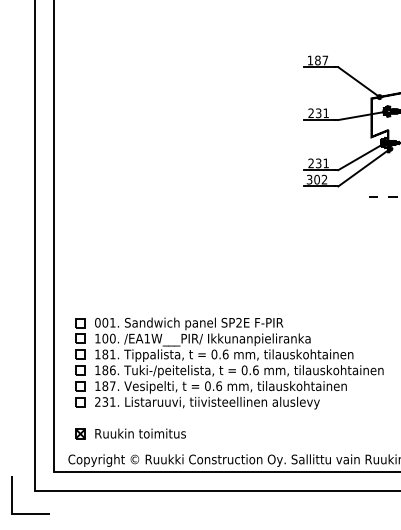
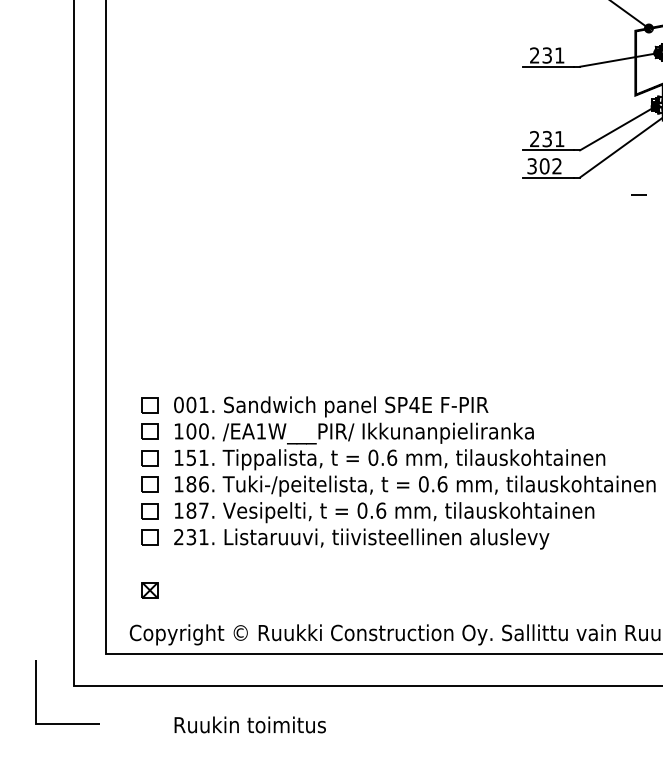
text: (239, 322) -> (415, 404), SP2E -> SP4E
text: (105, 354) -> (191, 457), 181. -> 151.
text: (140, 433) -> (250, 724), moved

